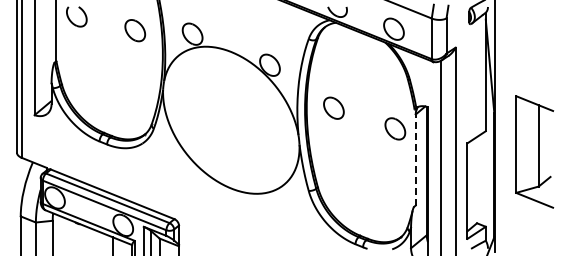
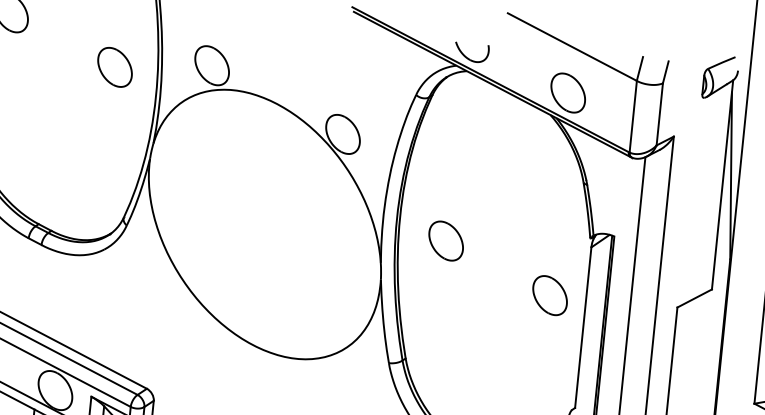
part: (135, 30) -> (115, 67), moved
part: (333, 107) -> (445, 239), moved
part: (395, 128) -> (550, 294), moved
line: (415, 160) -> (582, 328), dashed -> solid

